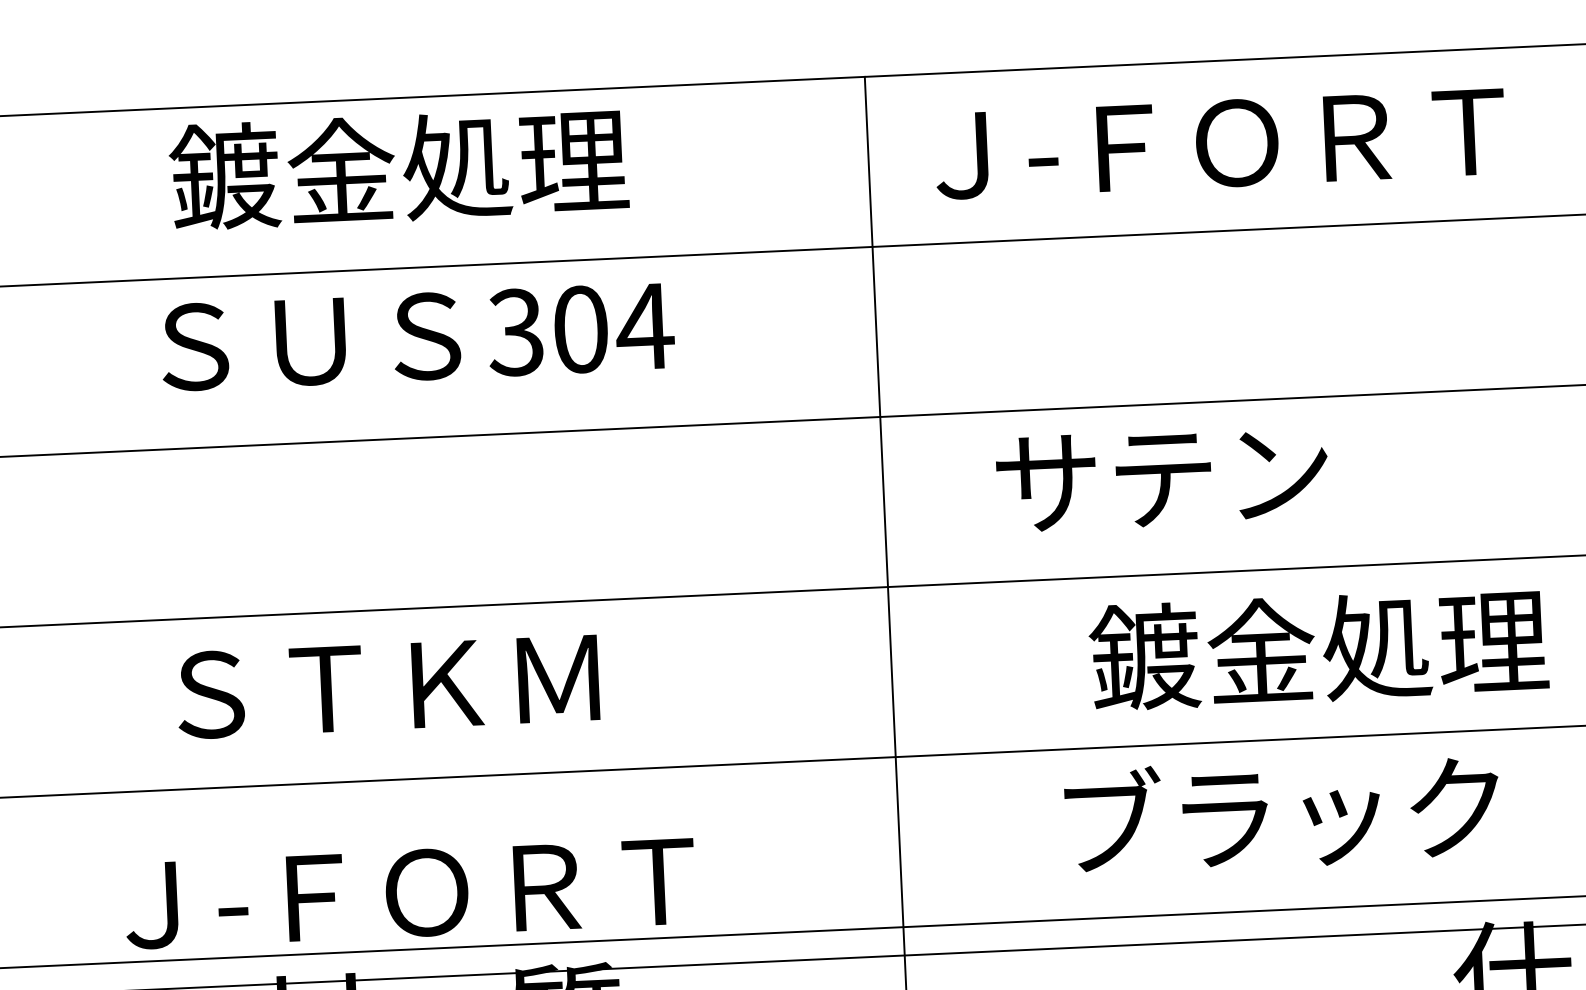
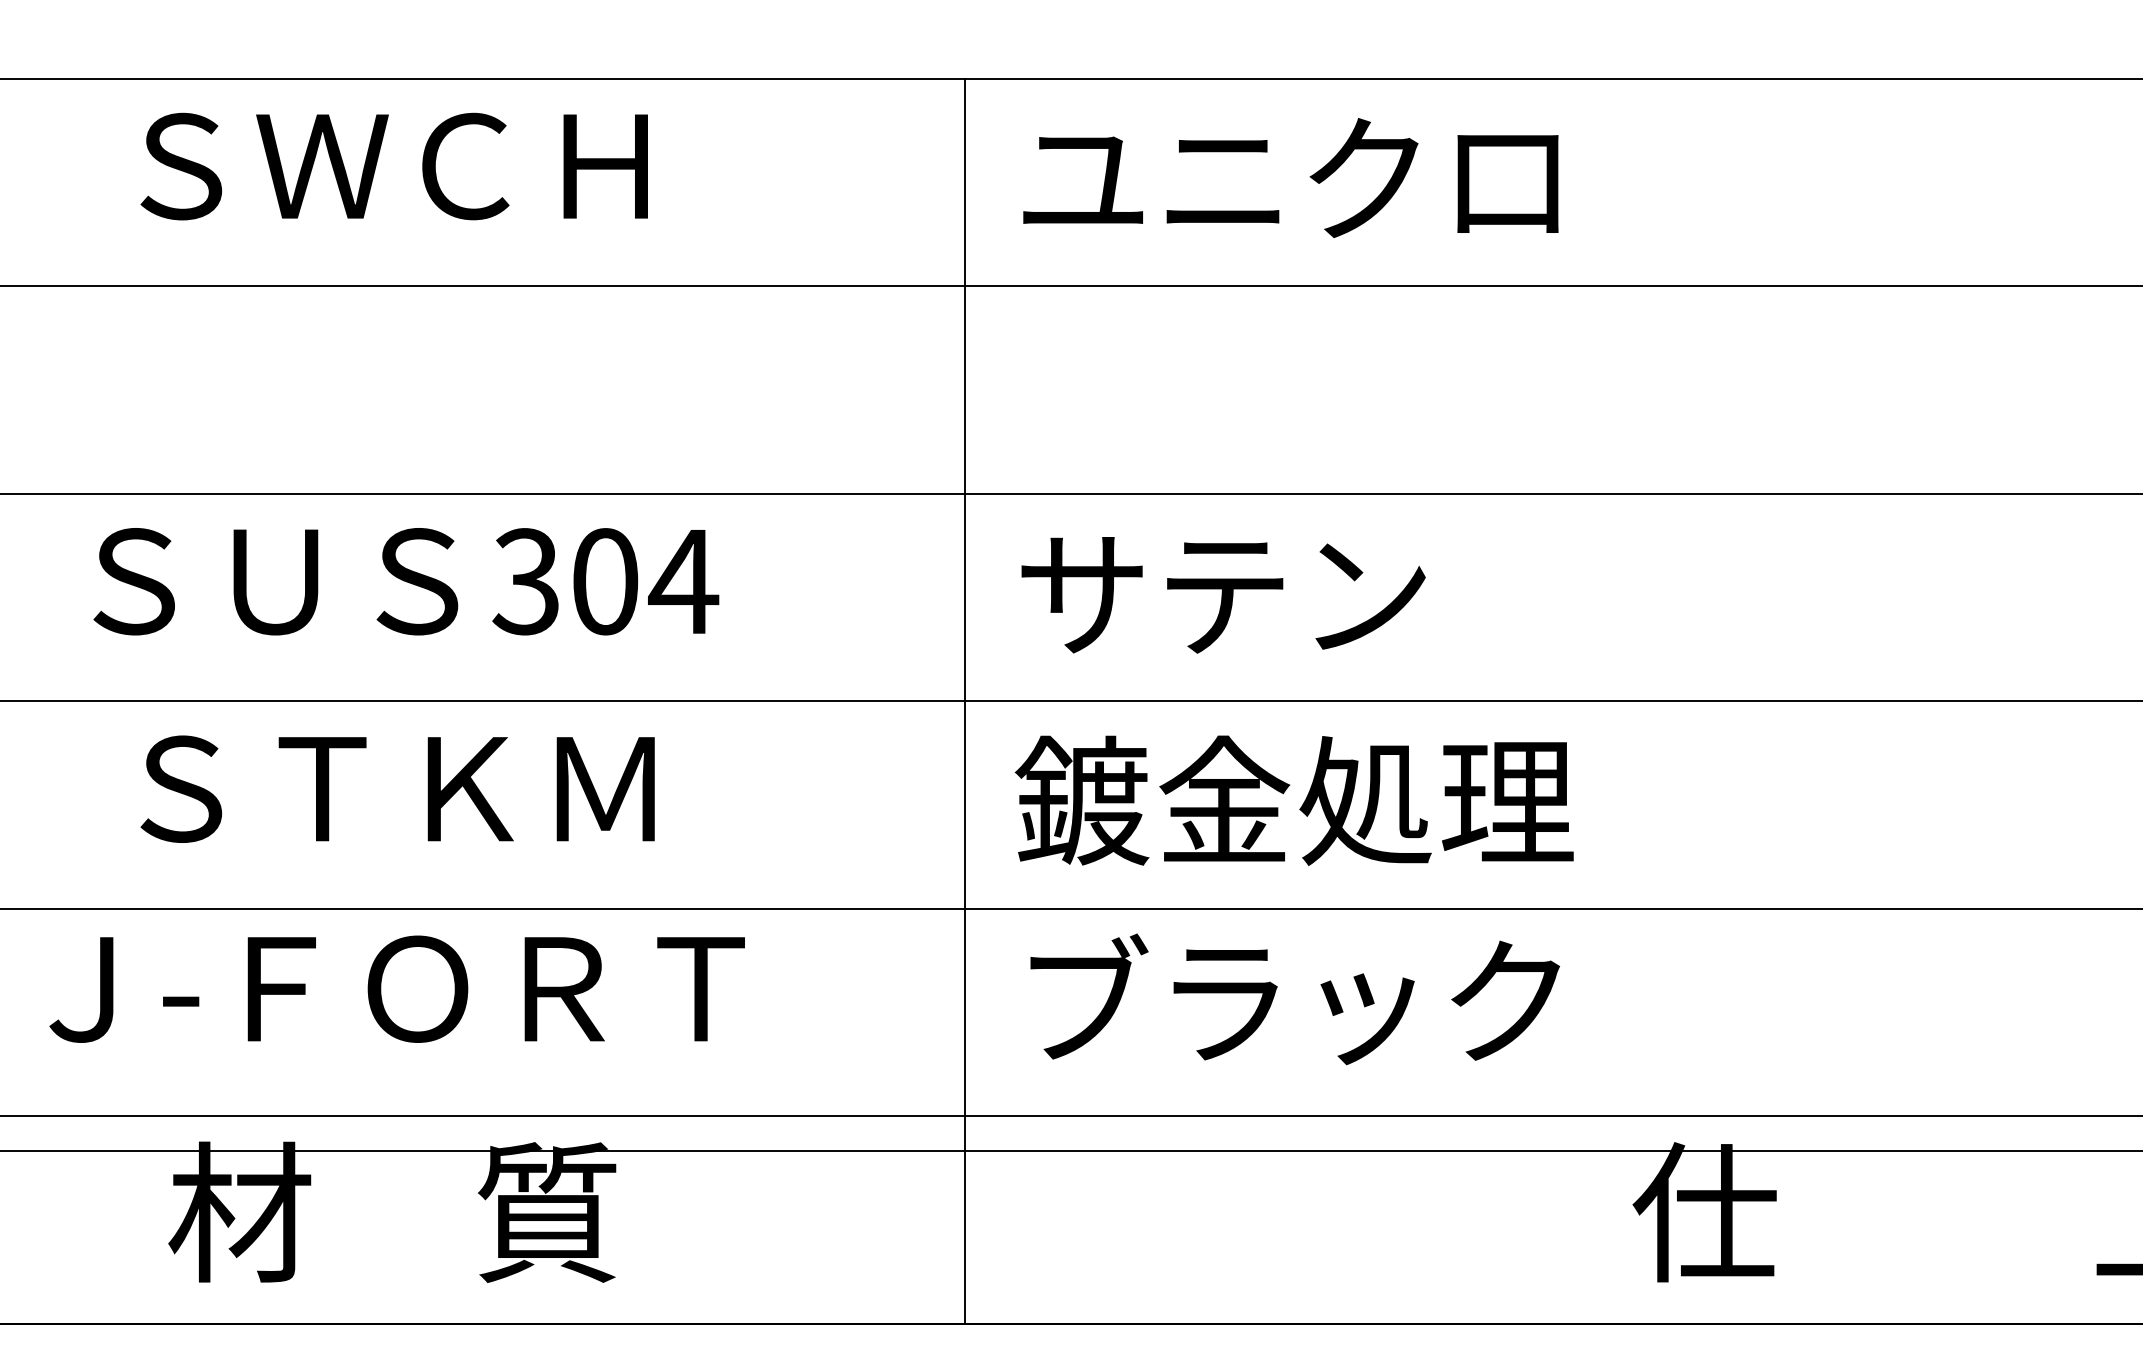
text: (1210, 142) -> (1382, 177), Ｊ-ＦＯＲＴ -> ユニクロ
text: (398, 168) -> (392, 164), 鍍金処理 -> ＳＷＣＨ
text: (417, 336) -> (406, 581), moved
text: (1162, 478) -> (1223, 595), moved
text: (1317, 648) -> (1293, 800), moved
text: (387, 686) -> (397, 788), moved
text: (1281, 813) -> (1294, 999), moved
text: (409, 893) -> (396, 988), moved

